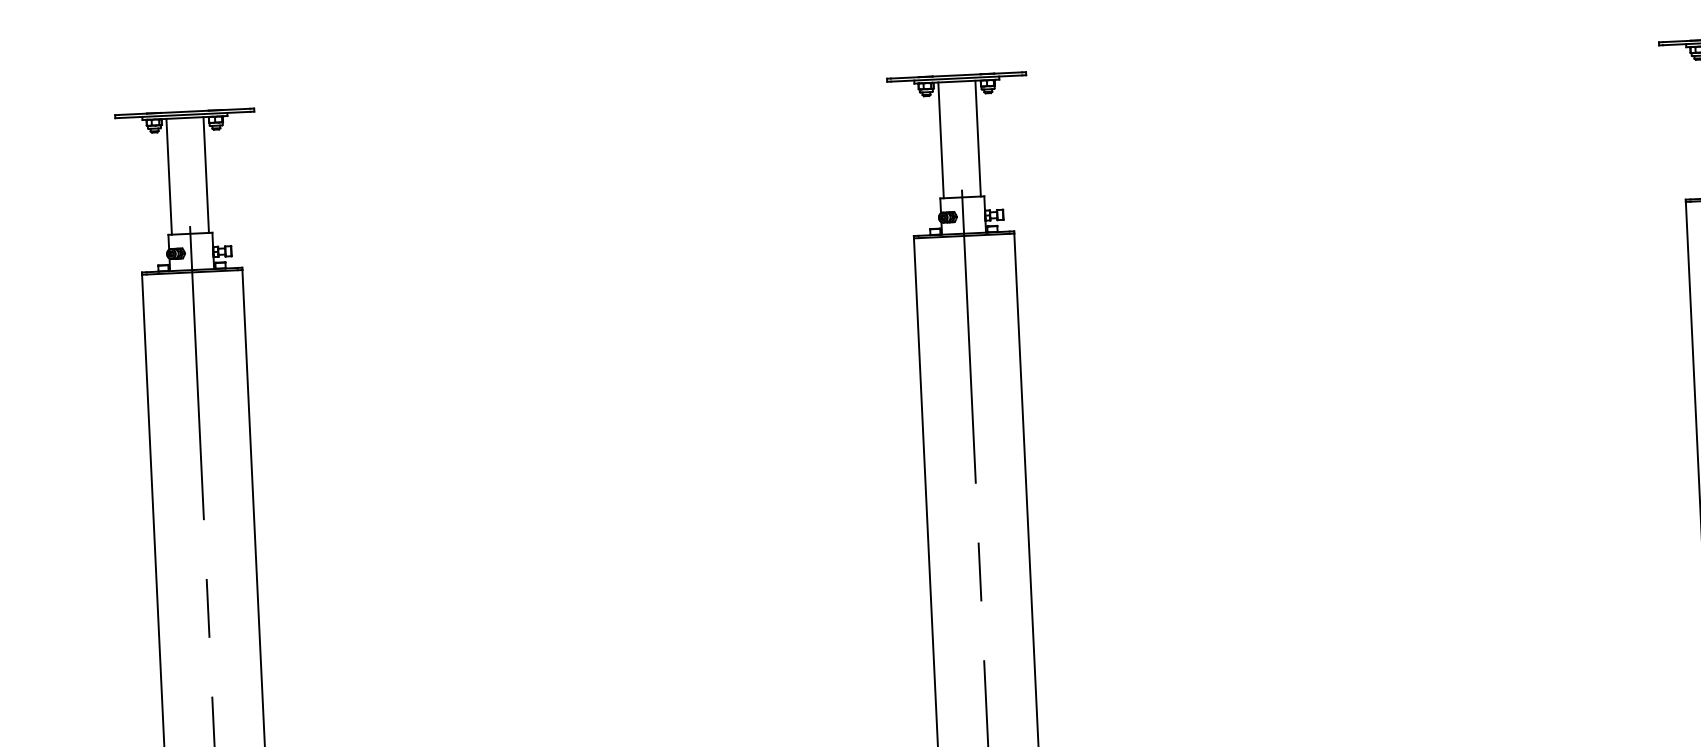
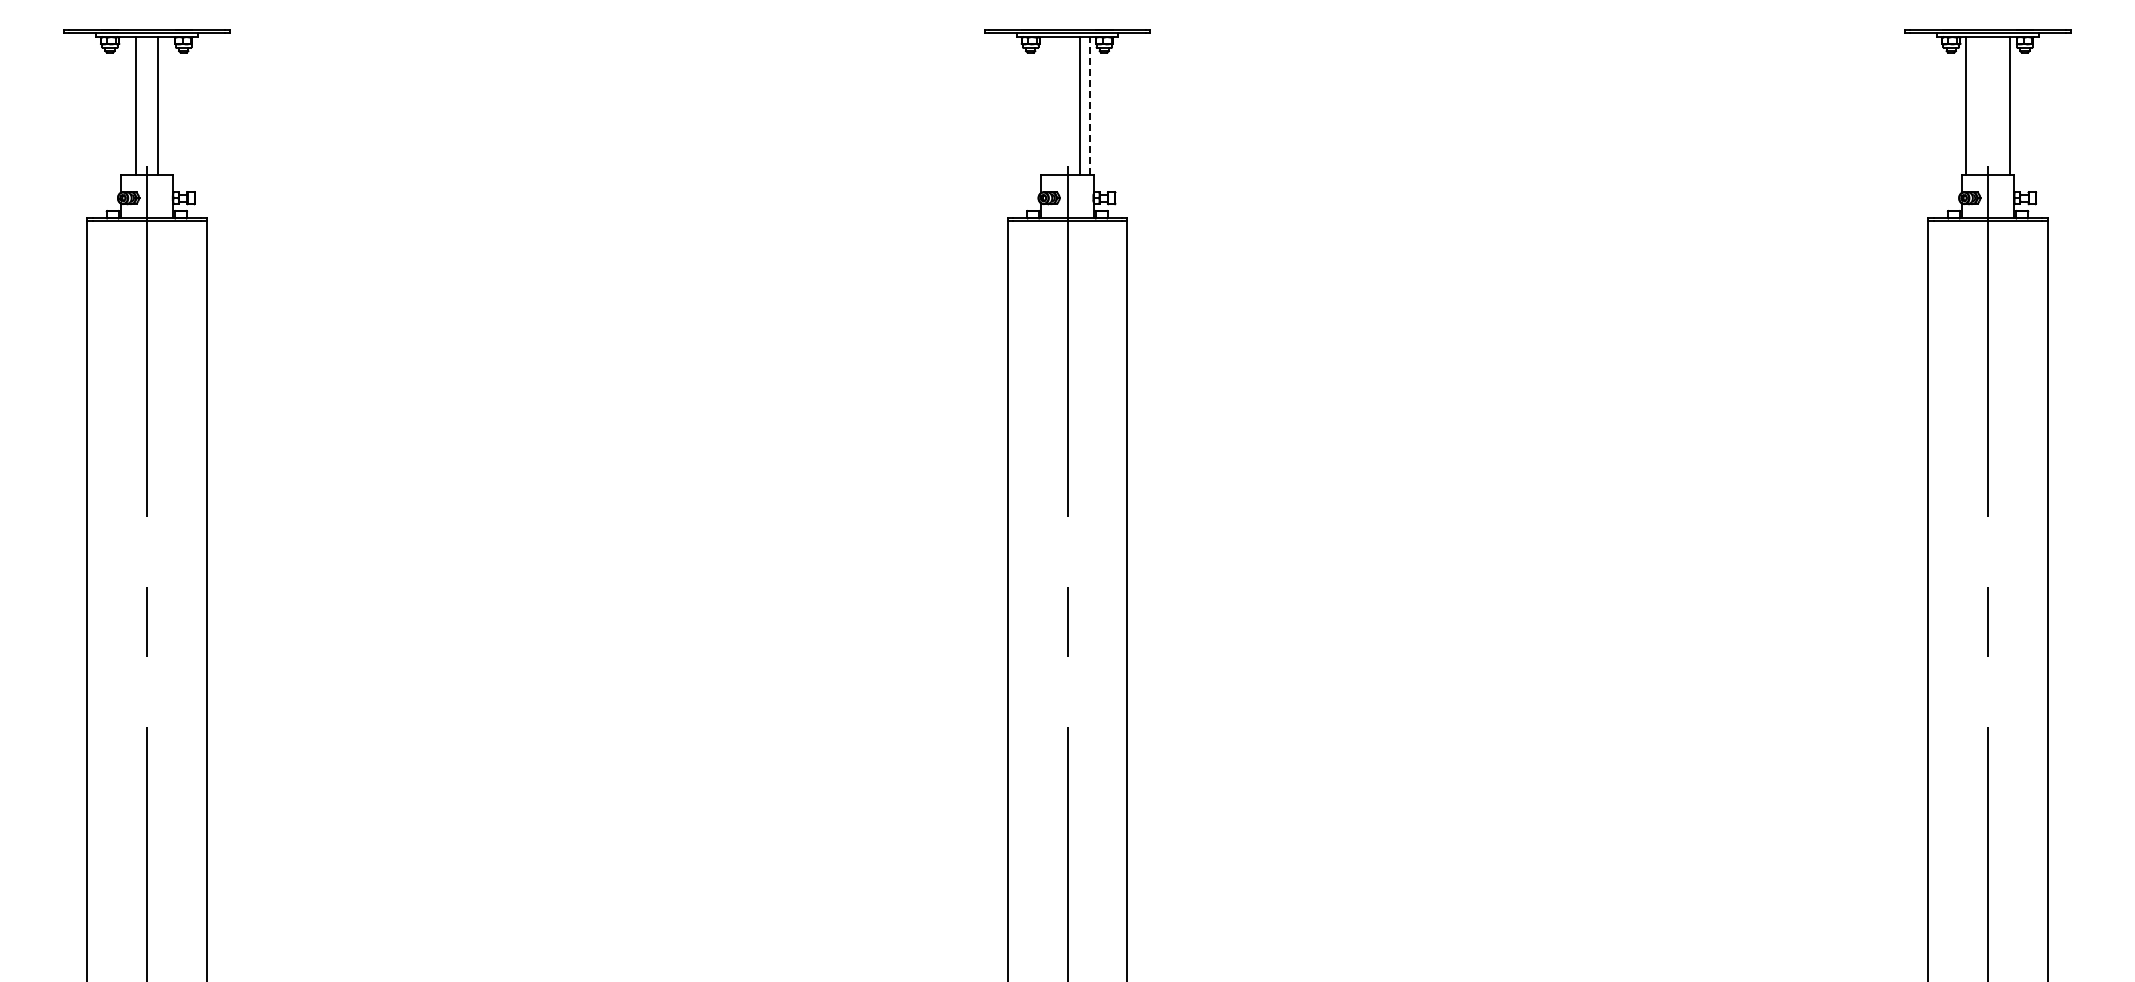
line: (978, 138) -> (1089, 105), solid -> dashed
line: (941, 140) -> (1080, 106), moved
line: (205, 175) -> (135, 106), moved
line: (168, 177) -> (157, 106), moved

